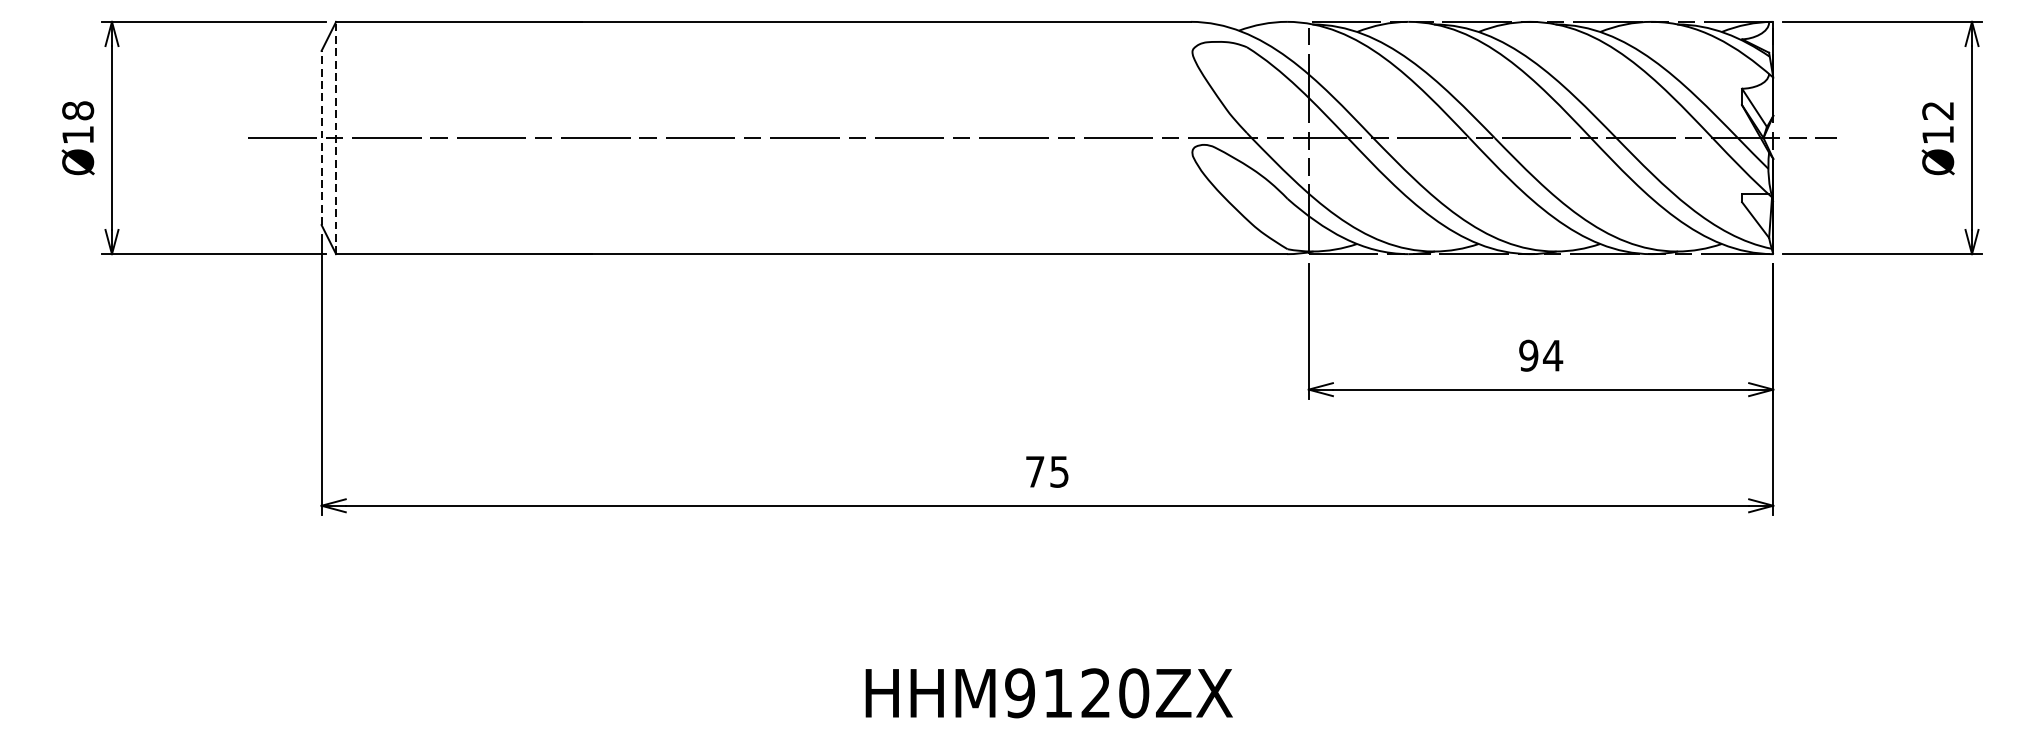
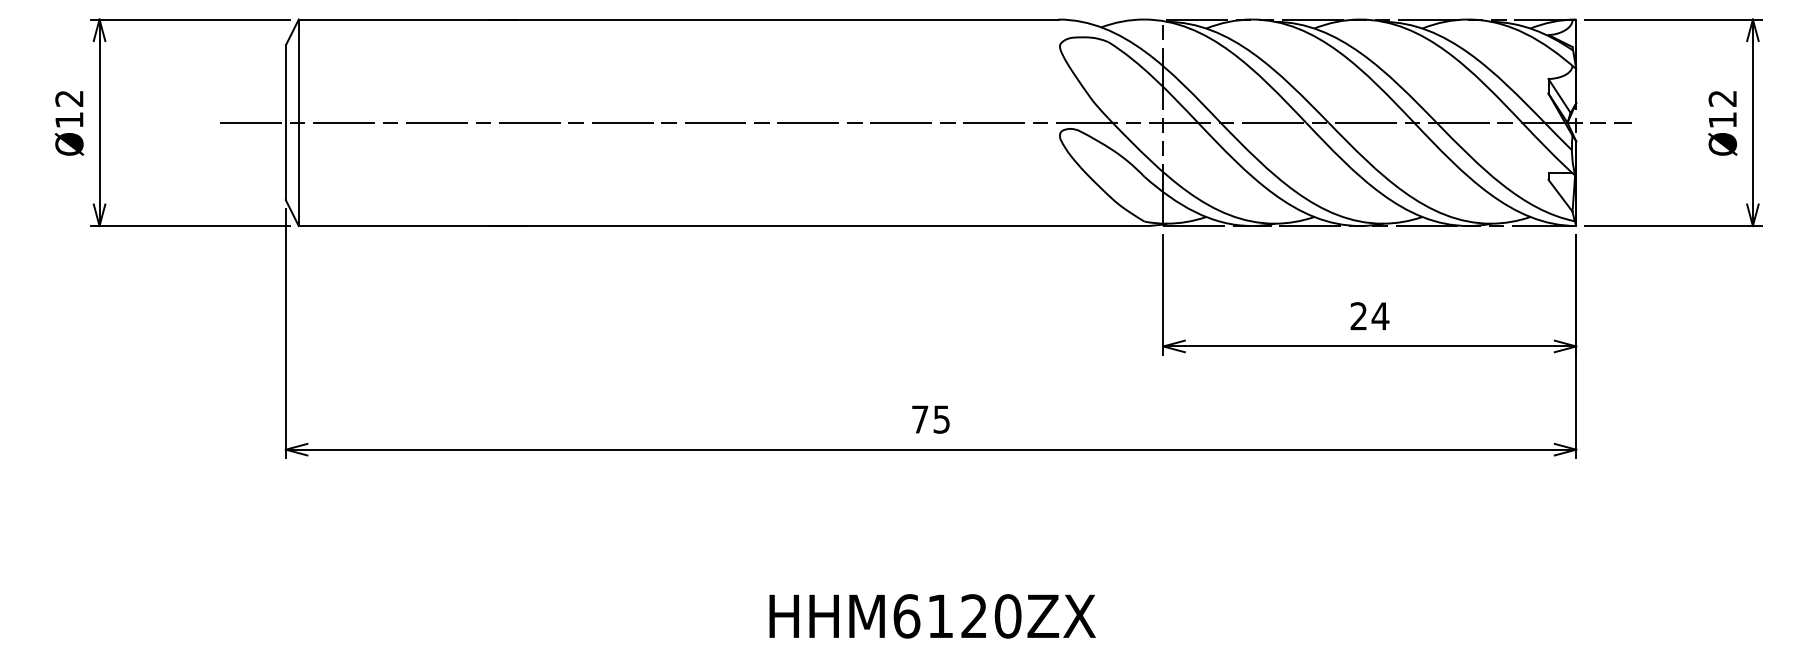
text: (78, 110) -> (69, 98), Ø18 -> Ø12
line: (321, 137) -> (285, 122), dashed -> solid
line: (335, 137) -> (298, 122), dashed -> solid
text: (1528, 355) -> (1358, 316), 94 -> 24
text: (1019, 693) -> (906, 616), HHM9120ZX -> HHM6120ZX

